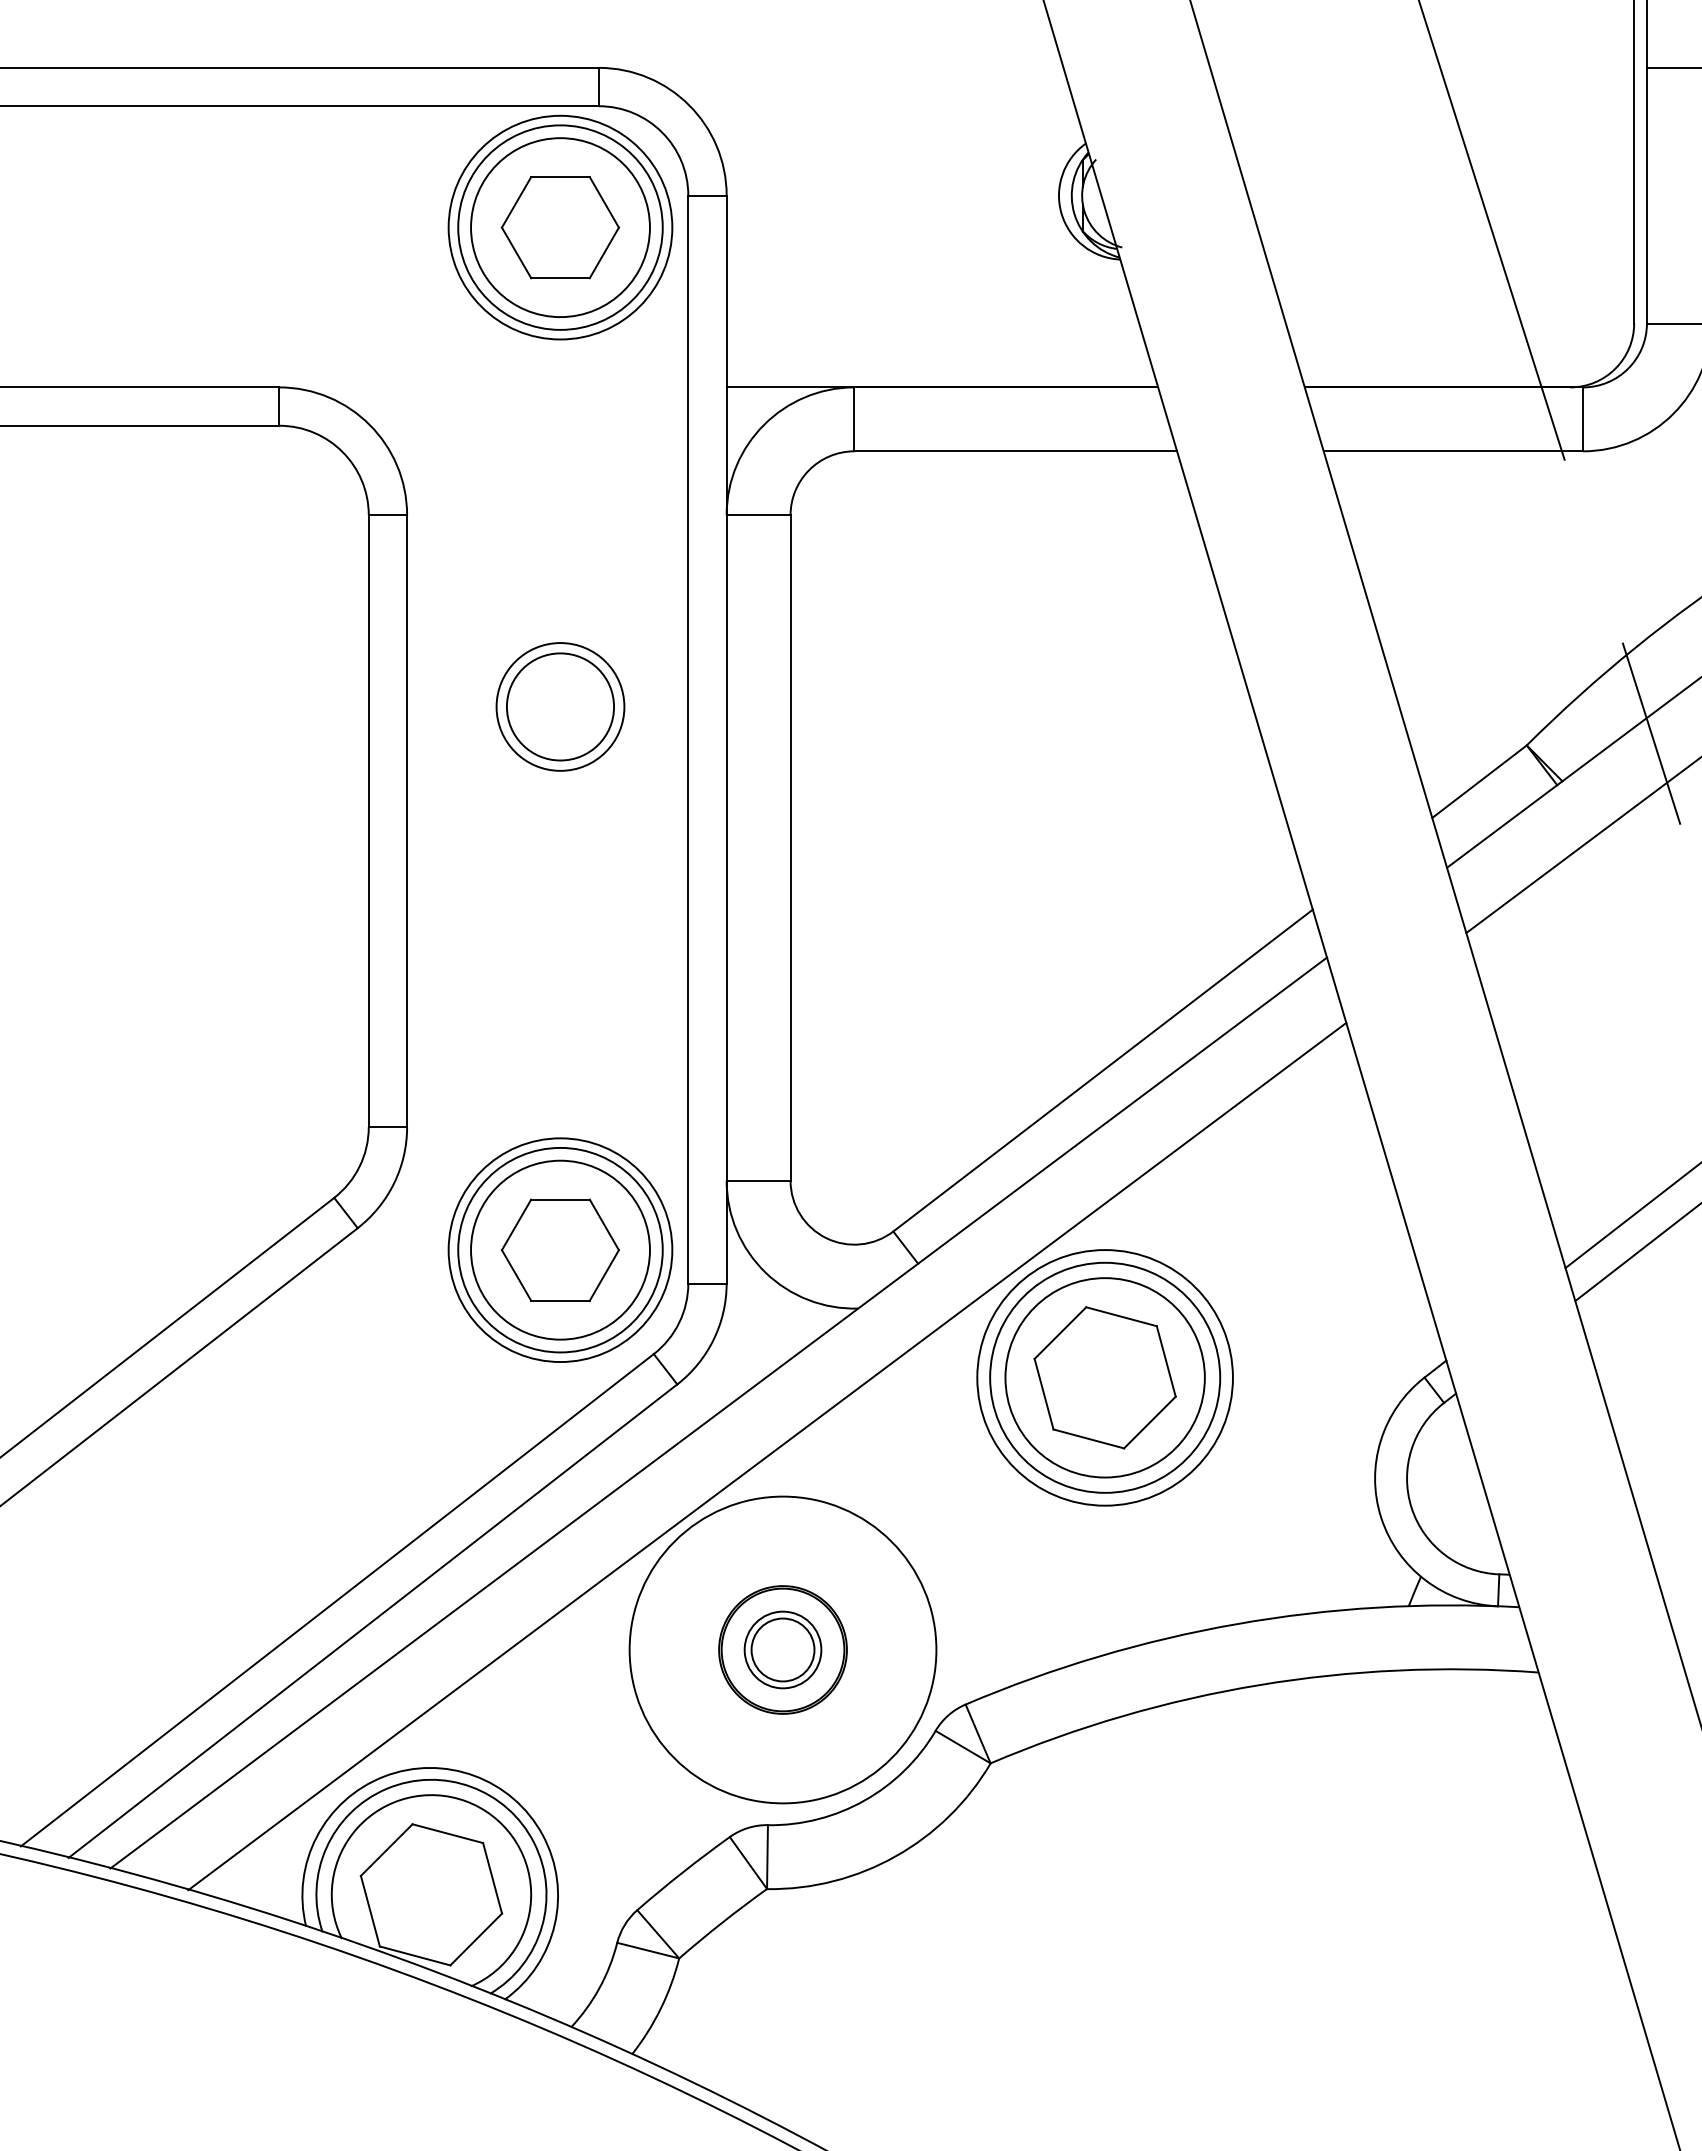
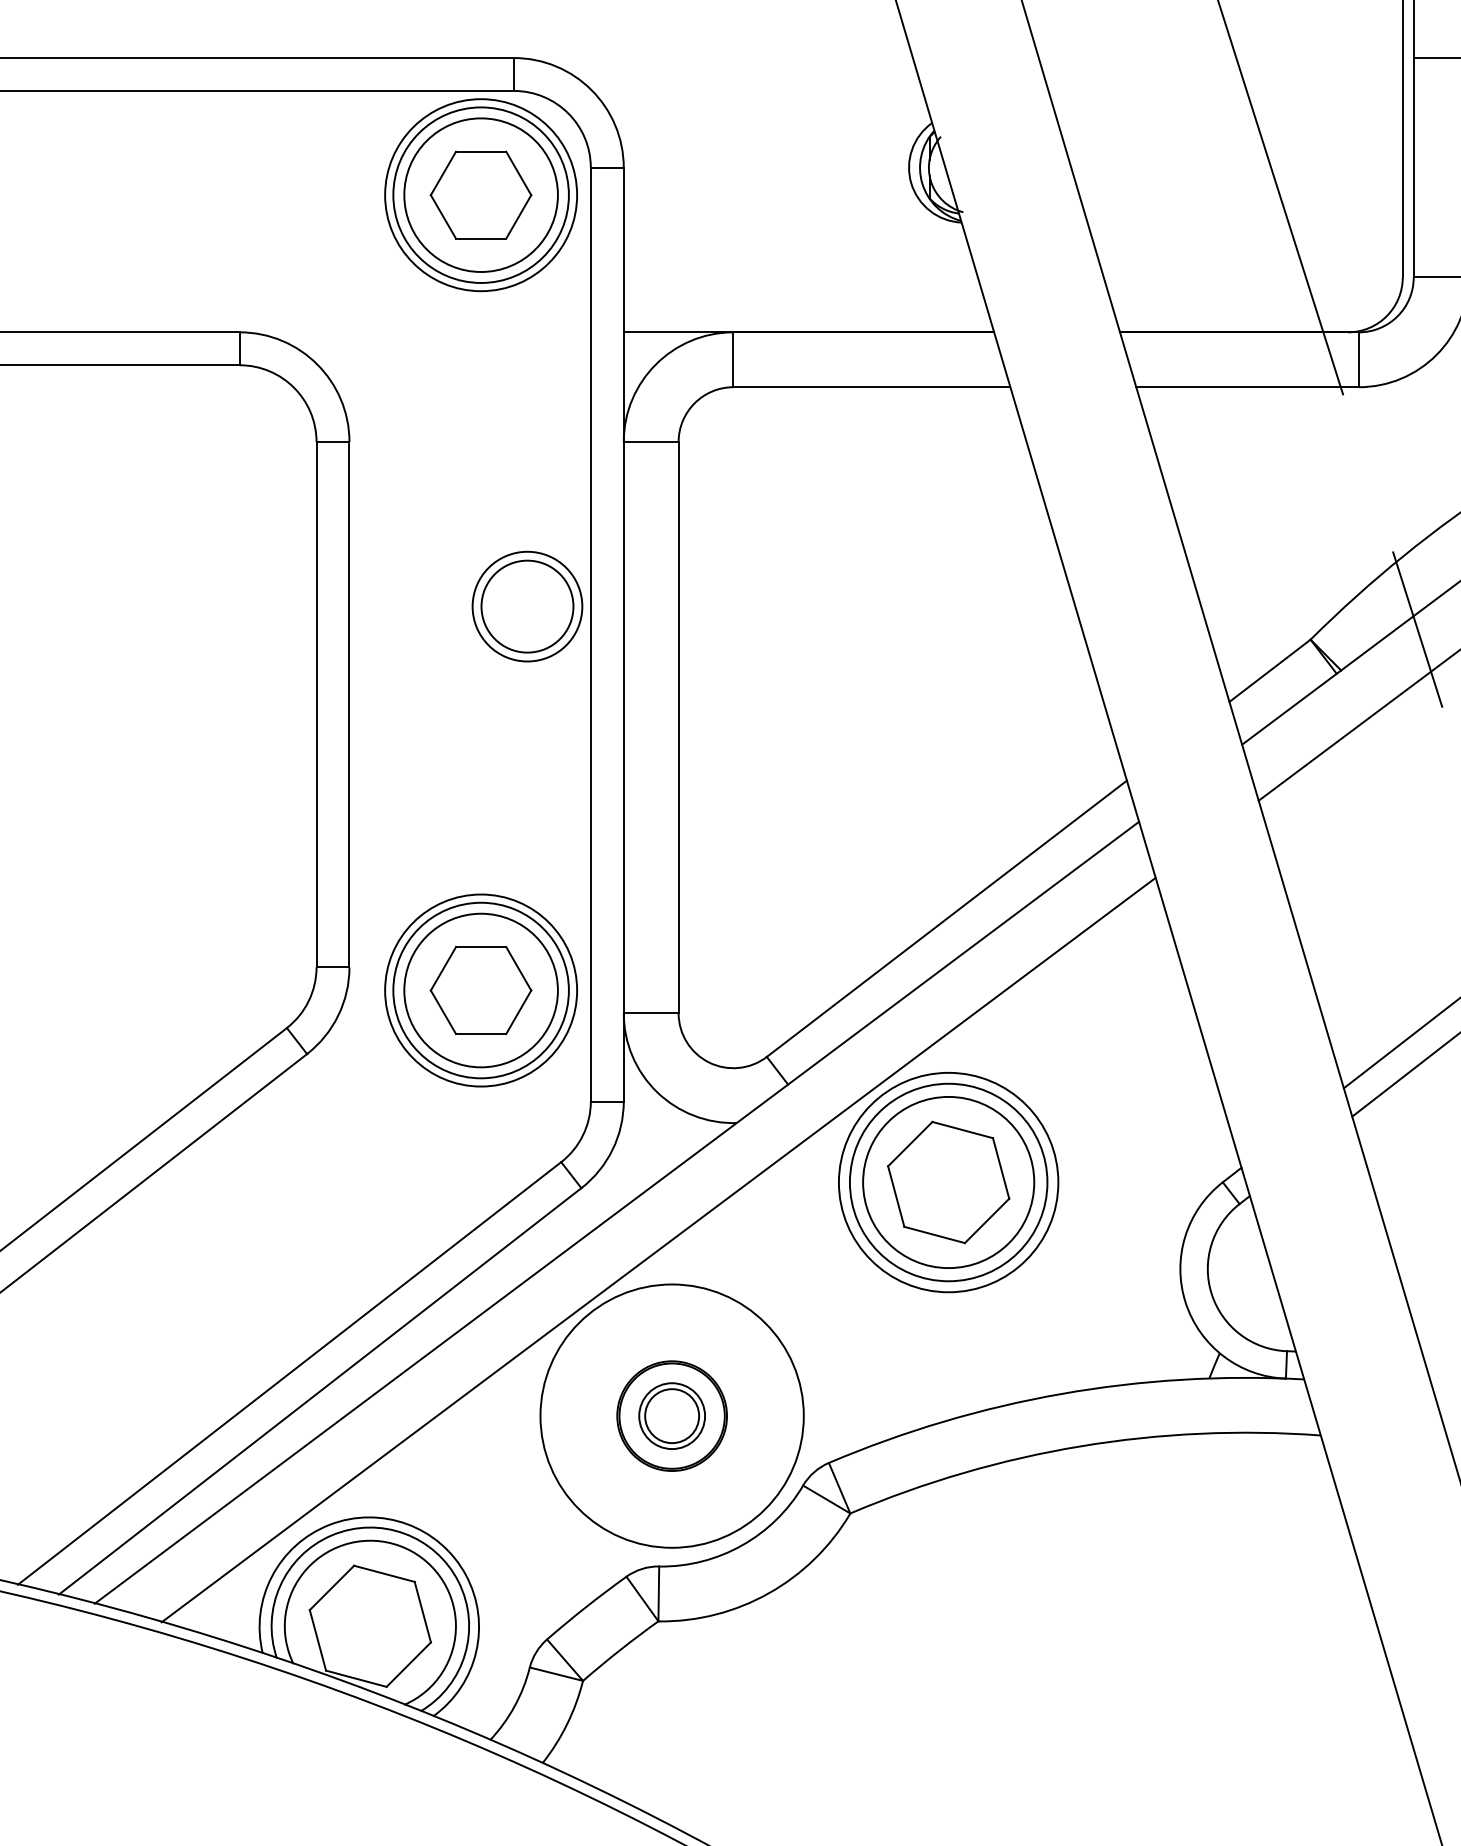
part: (560, 706) -> (527, 606), moved
part: (560, 1249) -> (481, 989), moved

